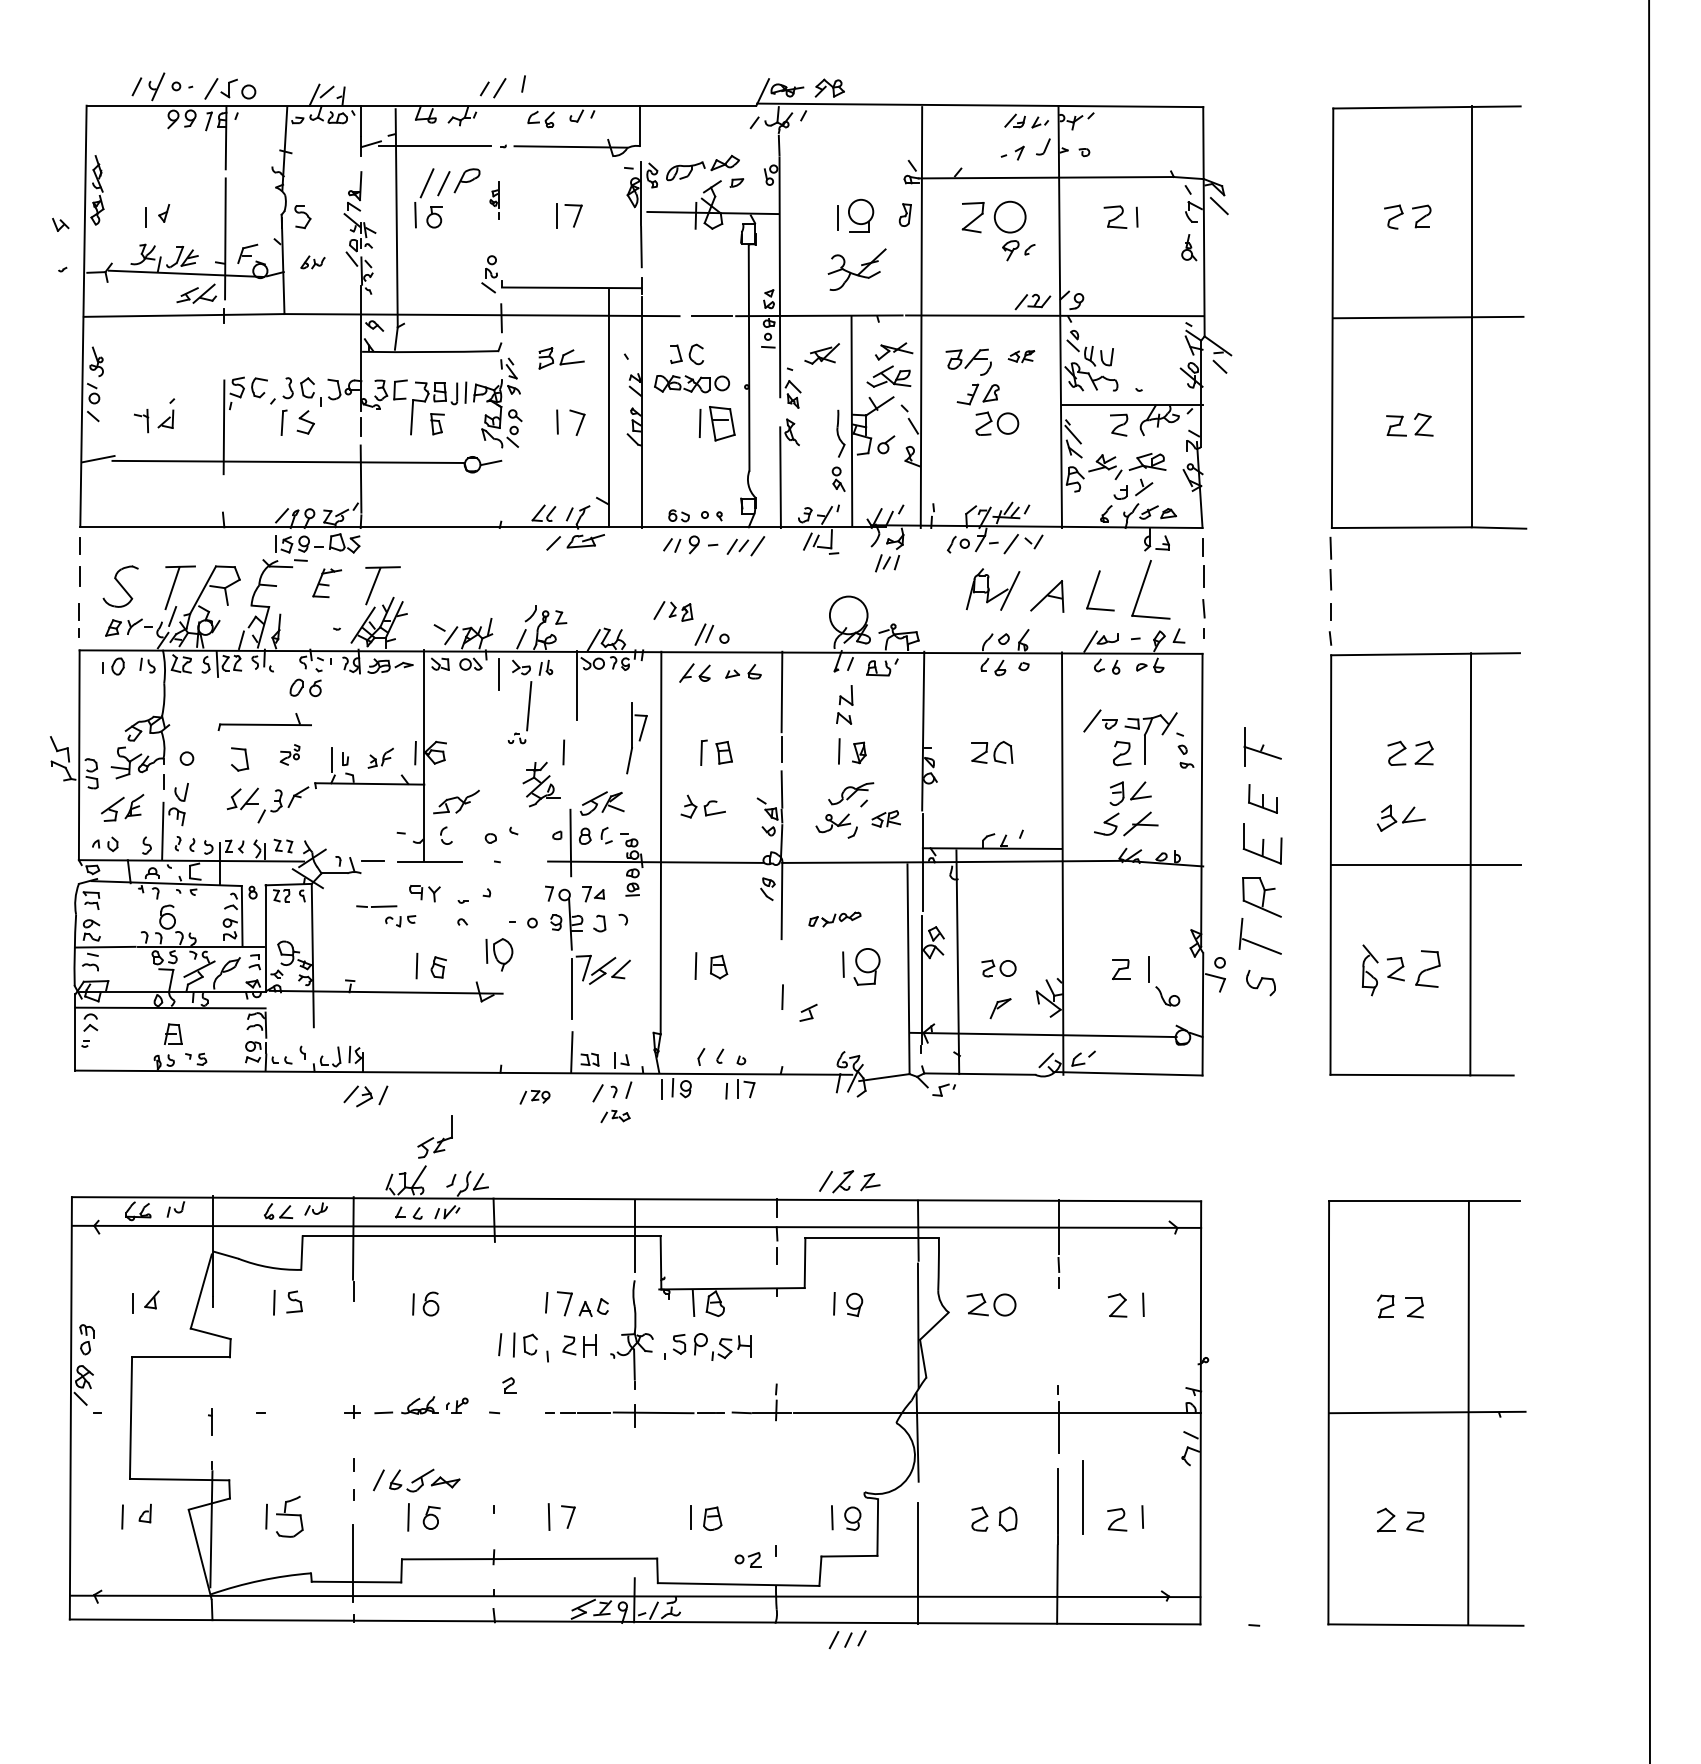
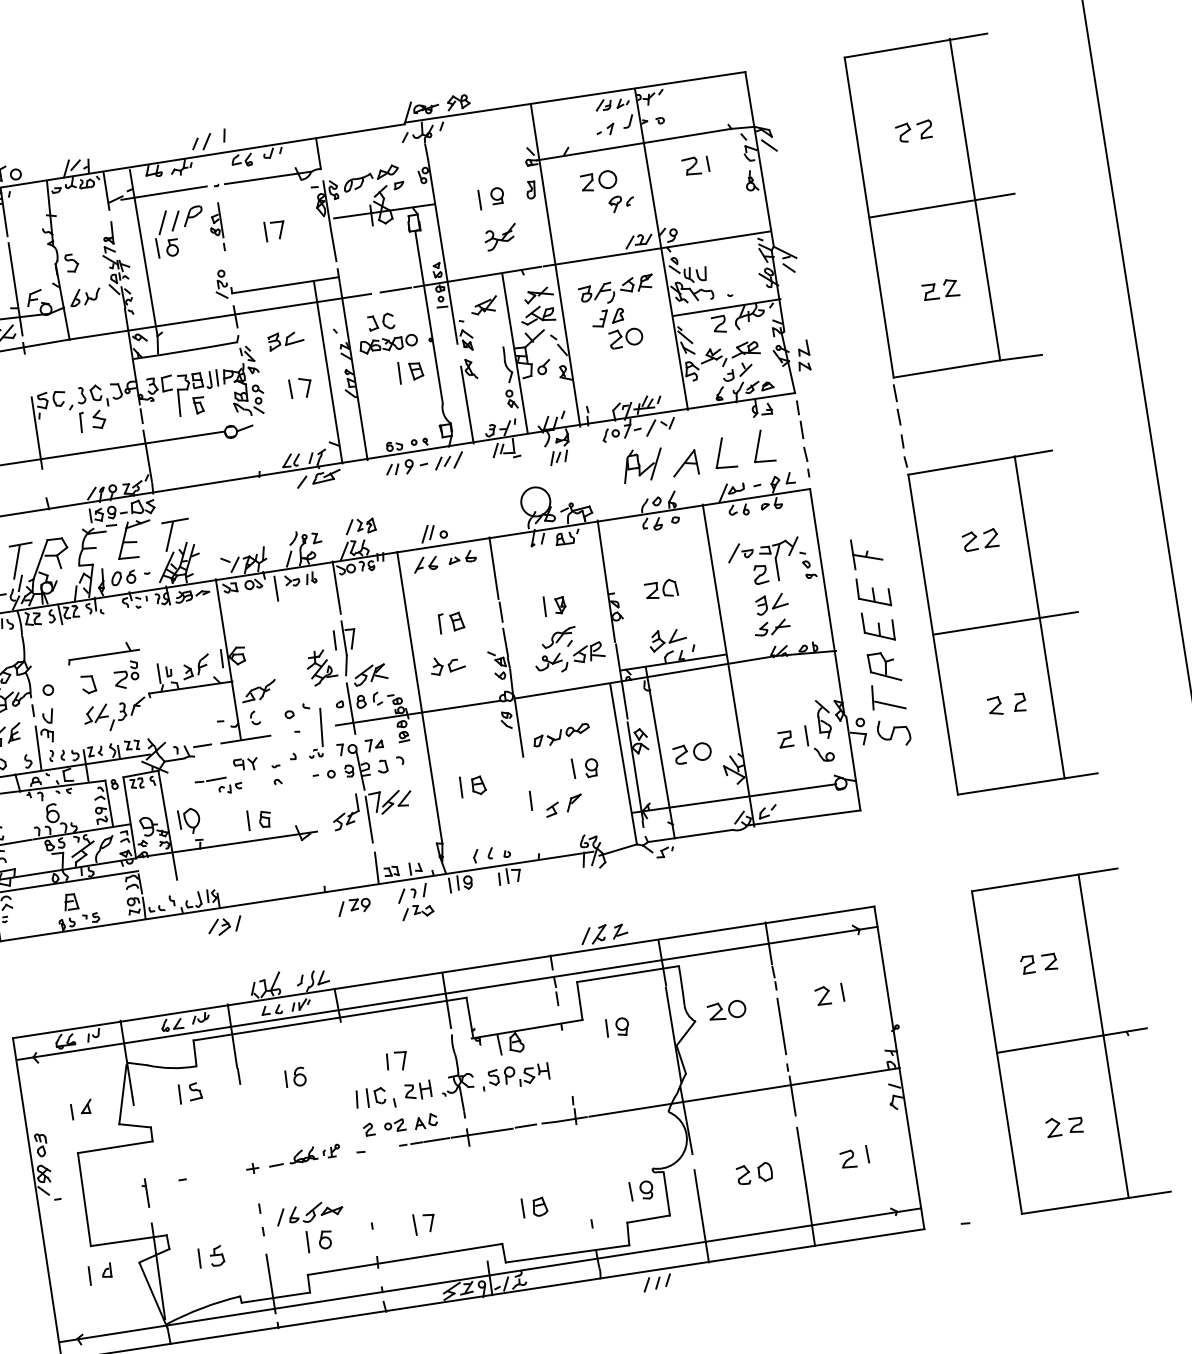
part: (494, 199) -> (216, 227), size x1.67
part: (860, 215) -> (497, 195), size x0.62
part: (993, 217) -> (598, 181), size x0.71
part: (312, 262) -> (84, 296), size x1.67
part: (856, 269) -> (500, 237), size x0.71
part: (1021, 356) -> (636, 283), size x1.67
part: (721, 423) -> (415, 370), size x0.62
part: (327, 583) -> (134, 539), size x1.67
part: (1150, 589) -> (762, 446), size x0.71
part: (673, 611) -> (360, 526), moved
part: (305, 687) -> (123, 577), moved
part: (844, 704) -> (803, 355), moved
part: (527, 712) -> (320, 732), moved
part: (636, 738) -> (349, 647), moved
part: (289, 754) -> (126, 674), size x1.67
part: (380, 757) -> (195, 666), size x1.43
part: (1262, 798) -> (873, 592), size x1.43
part: (1400, 817) -> (667, 639), moved
part: (885, 818) -> (588, 652), size x1.43
part: (1126, 824) -> (772, 628), size x0.71
part: (834, 919) -> (561, 735), size x1.43
part: (499, 954) -> (189, 821), moved
part: (866, 967) -> (591, 768), size x0.62
part: (998, 968) -> (692, 753), size x1.43
part: (1427, 969) -> (1019, 702), size x0.62
part: (1369, 970) -> (823, 719), moved
part: (1260, 982) -> (893, 732), size x1.43
part: (1000, 1008) -> (574, 802), moved
part: (534, 1097) -> (353, 906), size x1.43
part: (615, 1116) -> (417, 911), size x1.43
part: (434, 1136) -> (345, 812), moved
part: (593, 1307) -> (425, 1121), moved
part: (210, 1421) -> (145, 1192), size x1.43
line: (1082, 1497) -> (781, 1026), moved
part: (289, 1516) -> (216, 1255), size x0.62
part: (747, 1559) -> (394, 1125), moved

